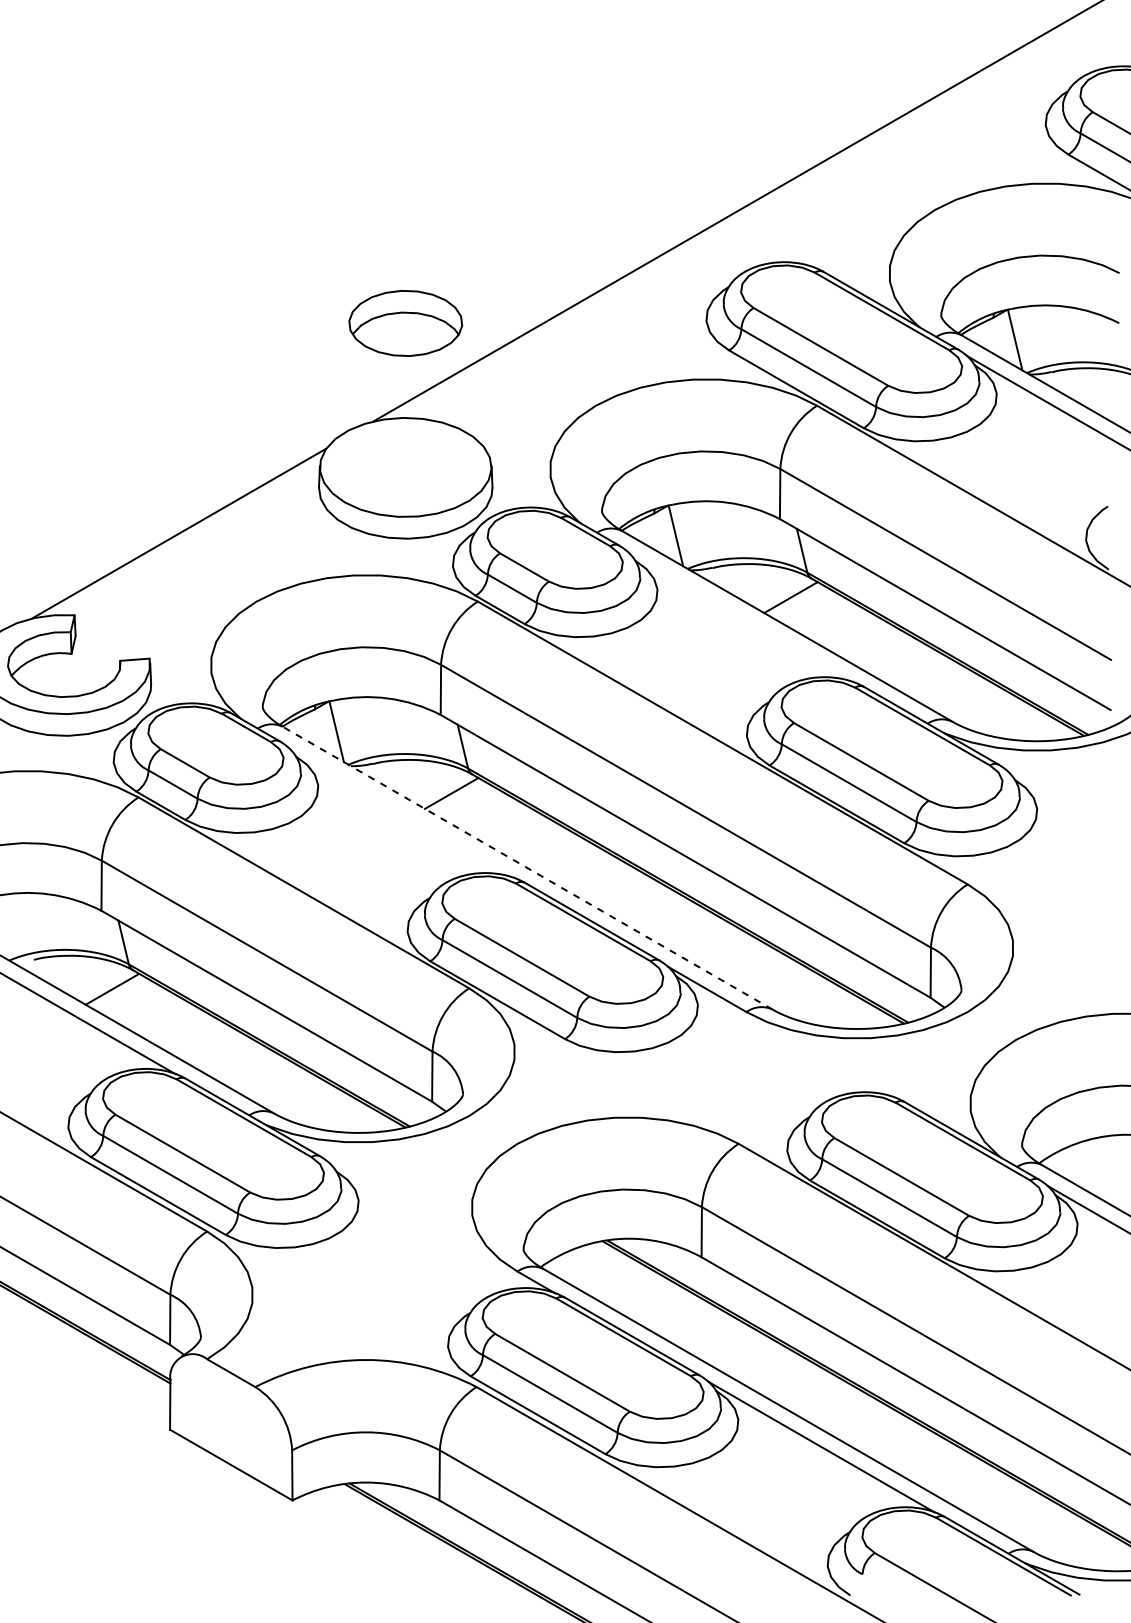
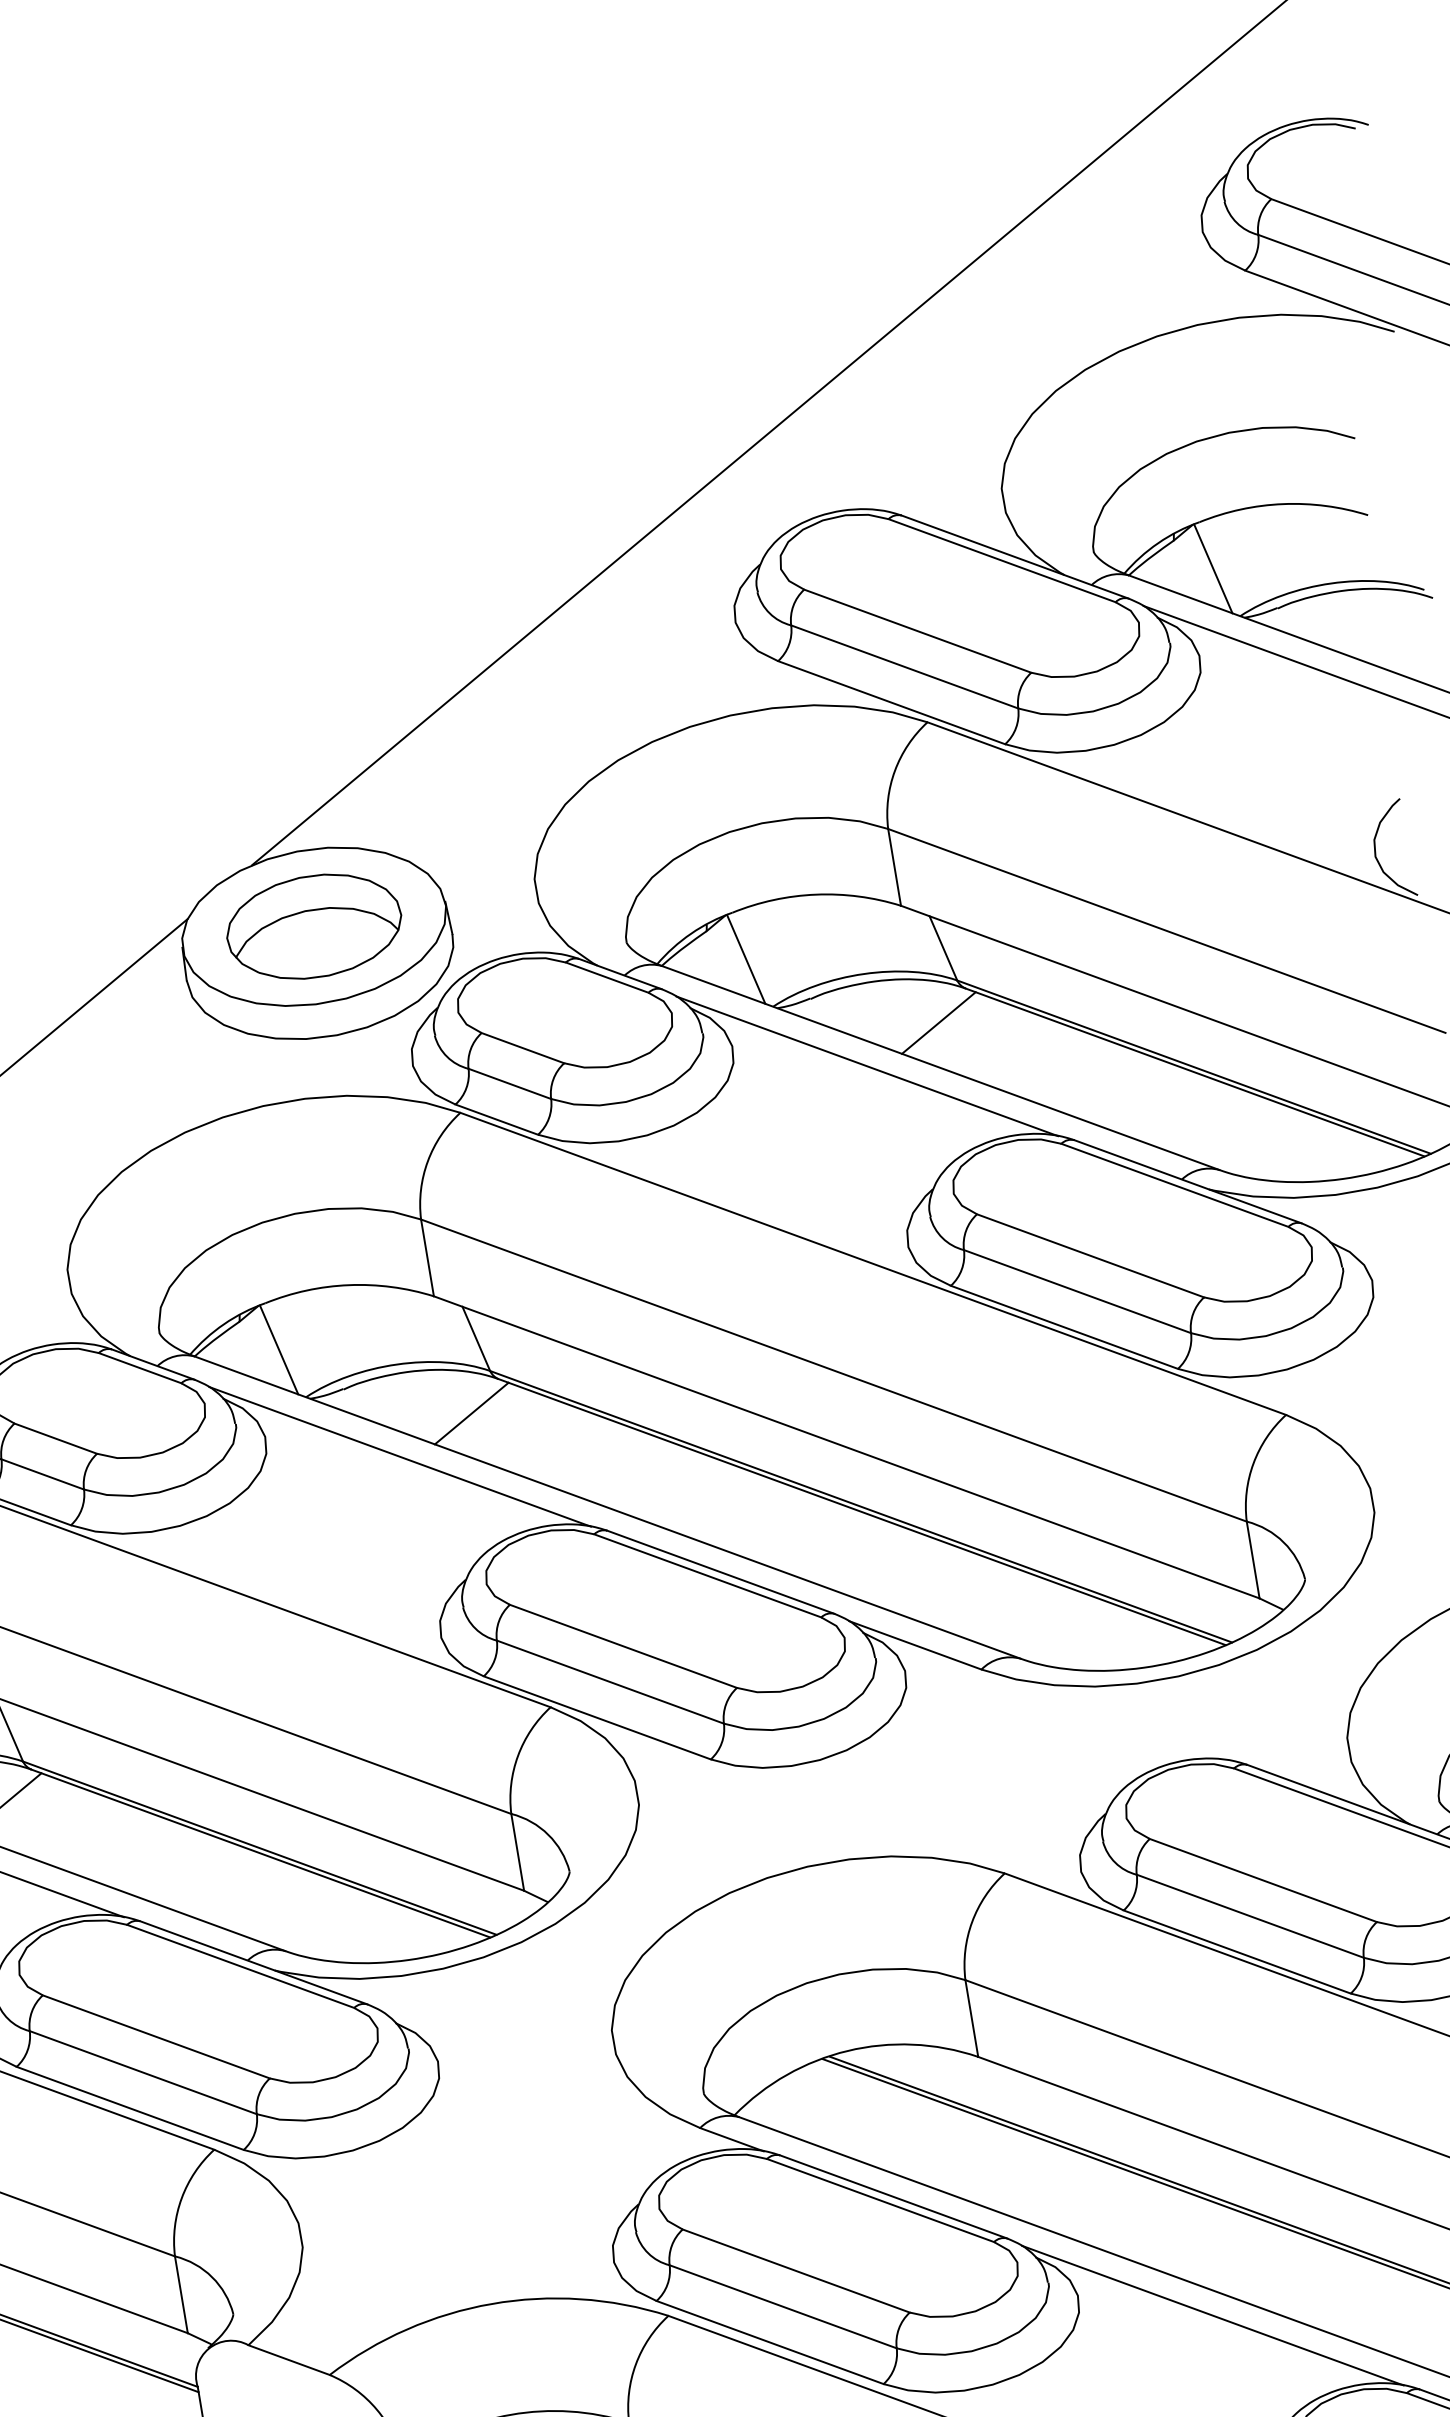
part: (405, 323) -> (313, 926), moved
line: (740, 616) -> (866, 1065), added
line: (401, 812) -> (399, 1456), added
line: (527, 868) -> (607, 1508), dashed -> solid

